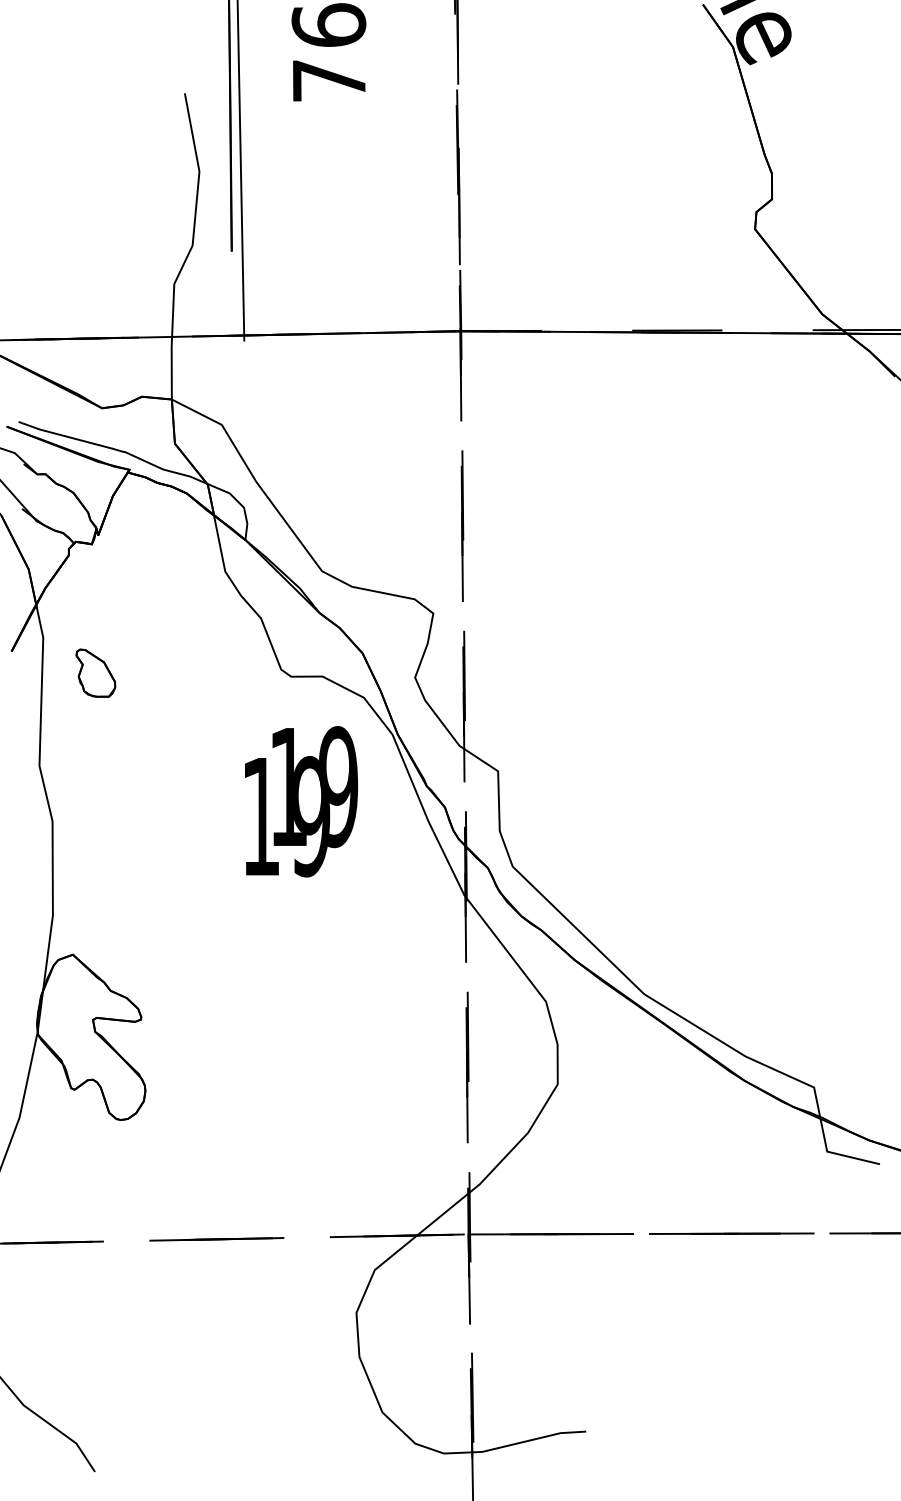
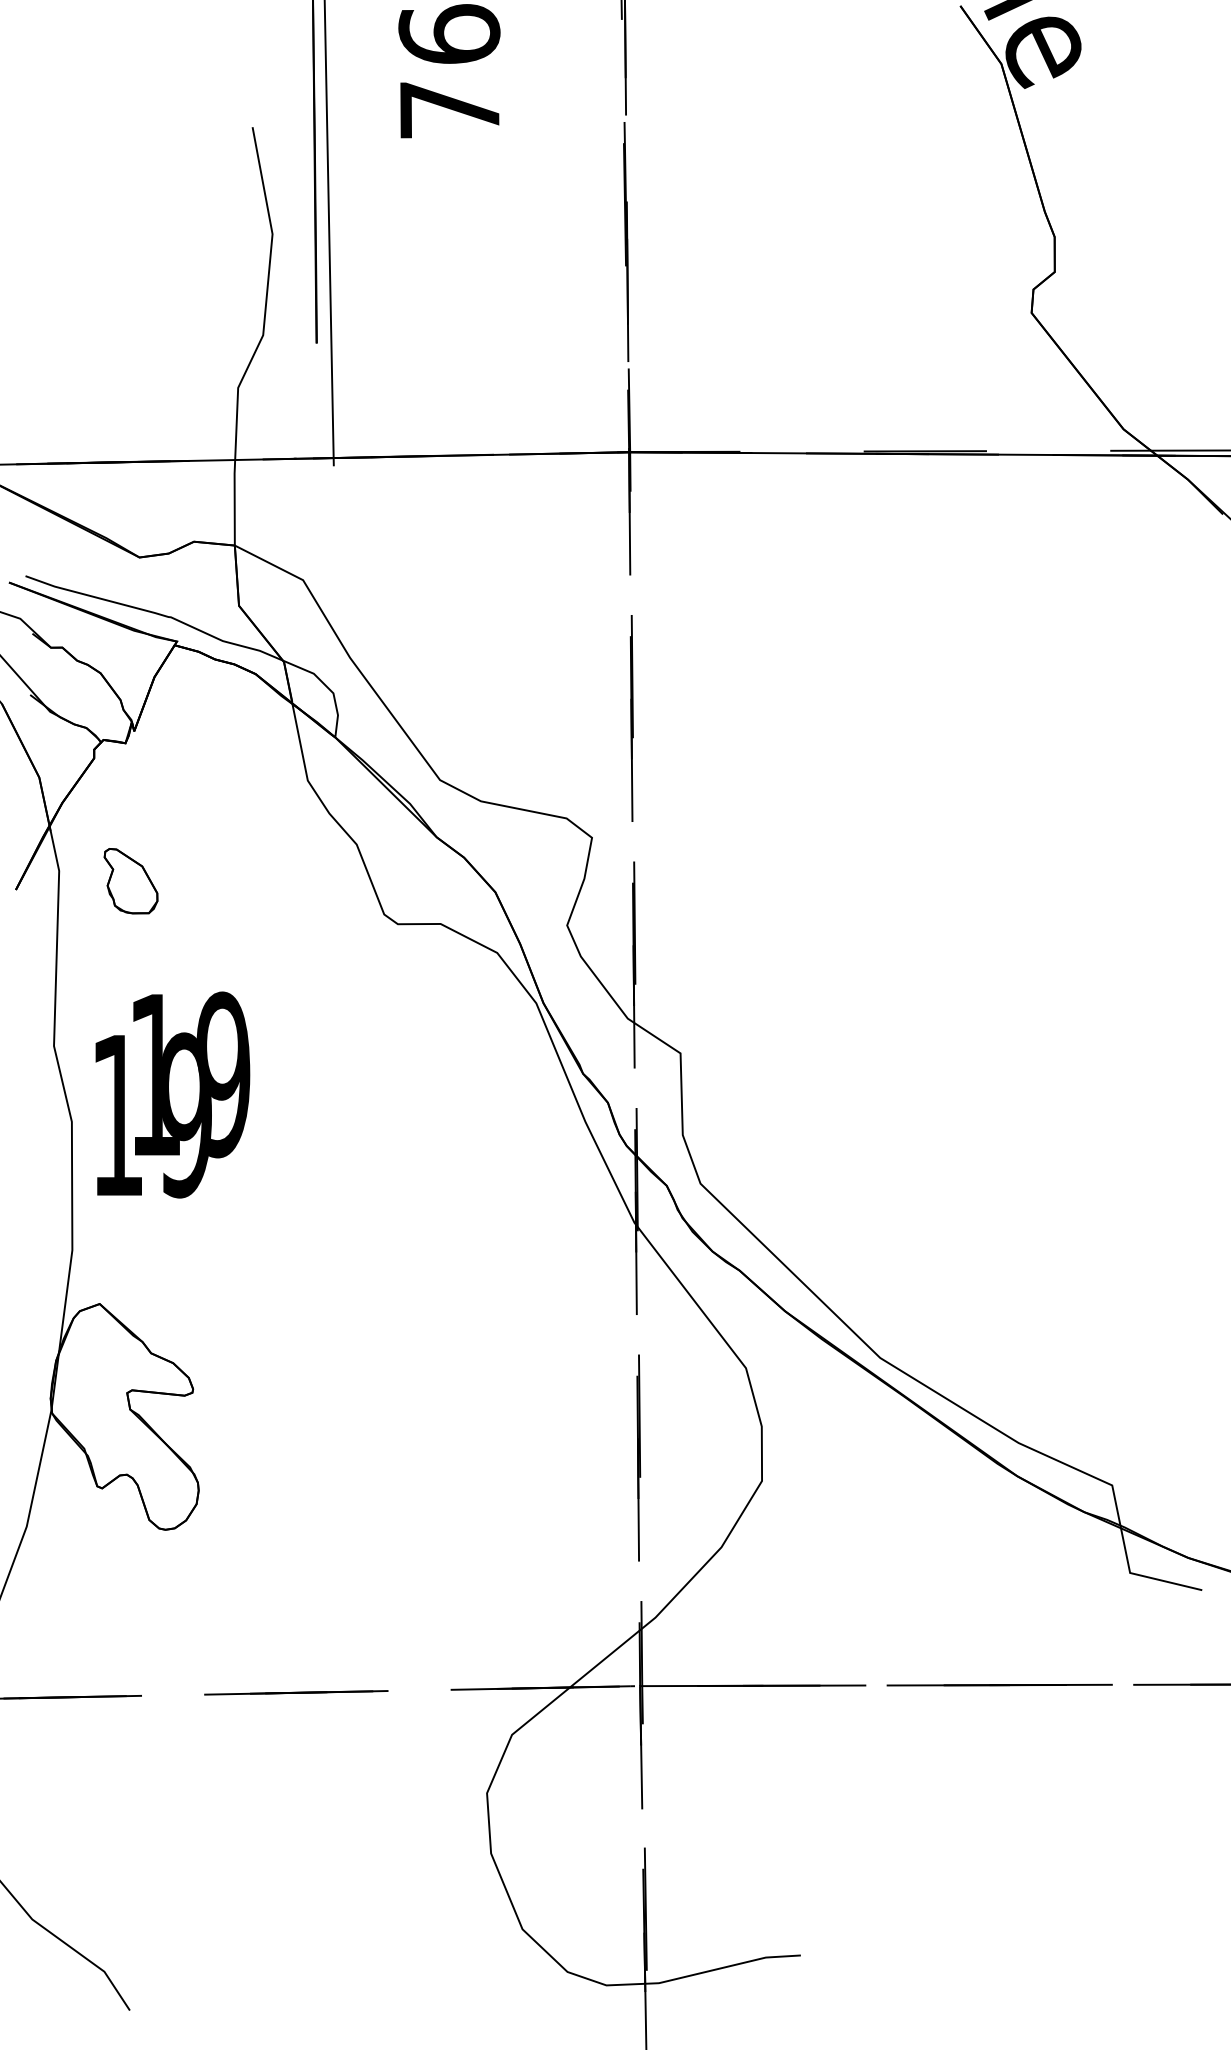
part: (95, 672) -> (130, 880), moved
text: (301, 801) -> (172, 1094), moved

